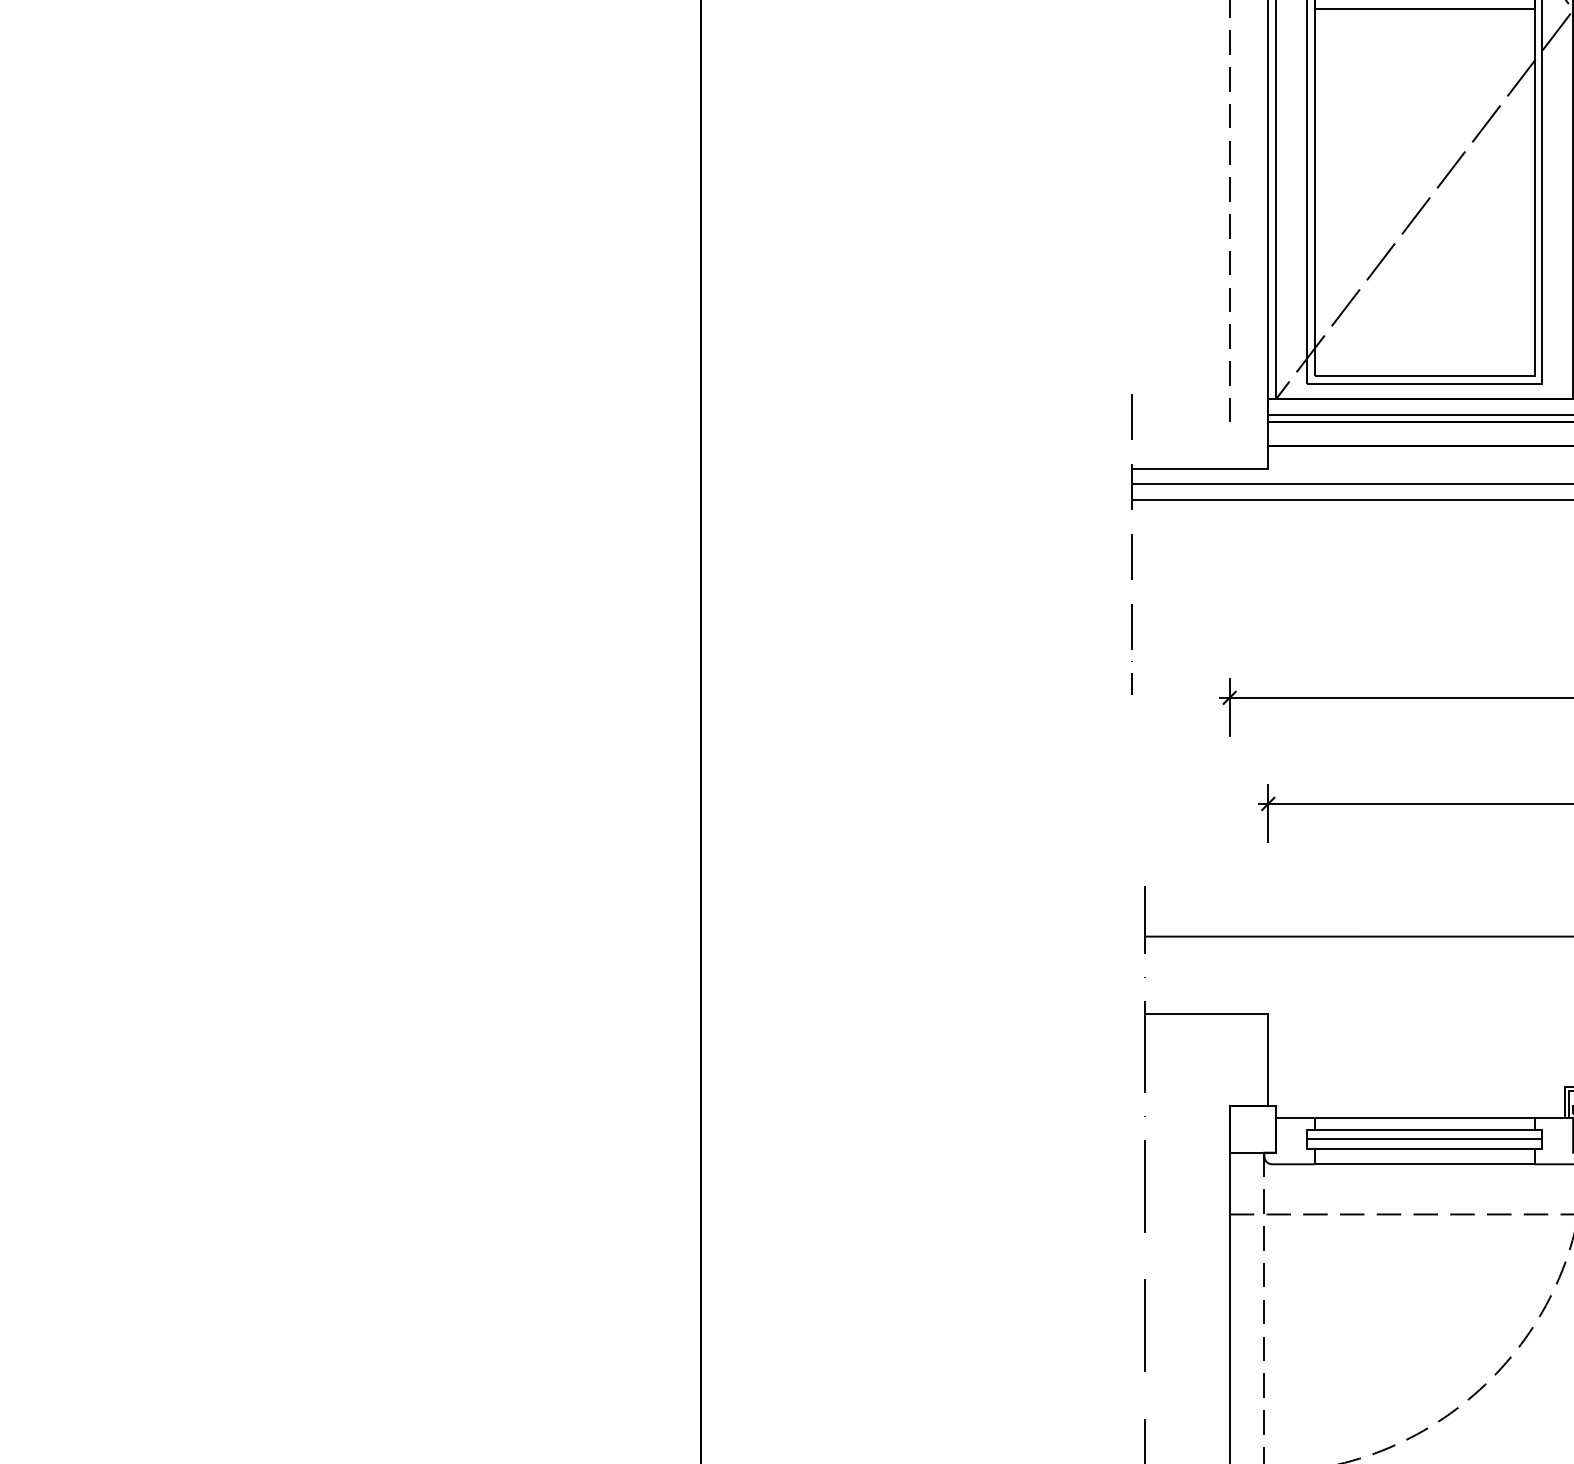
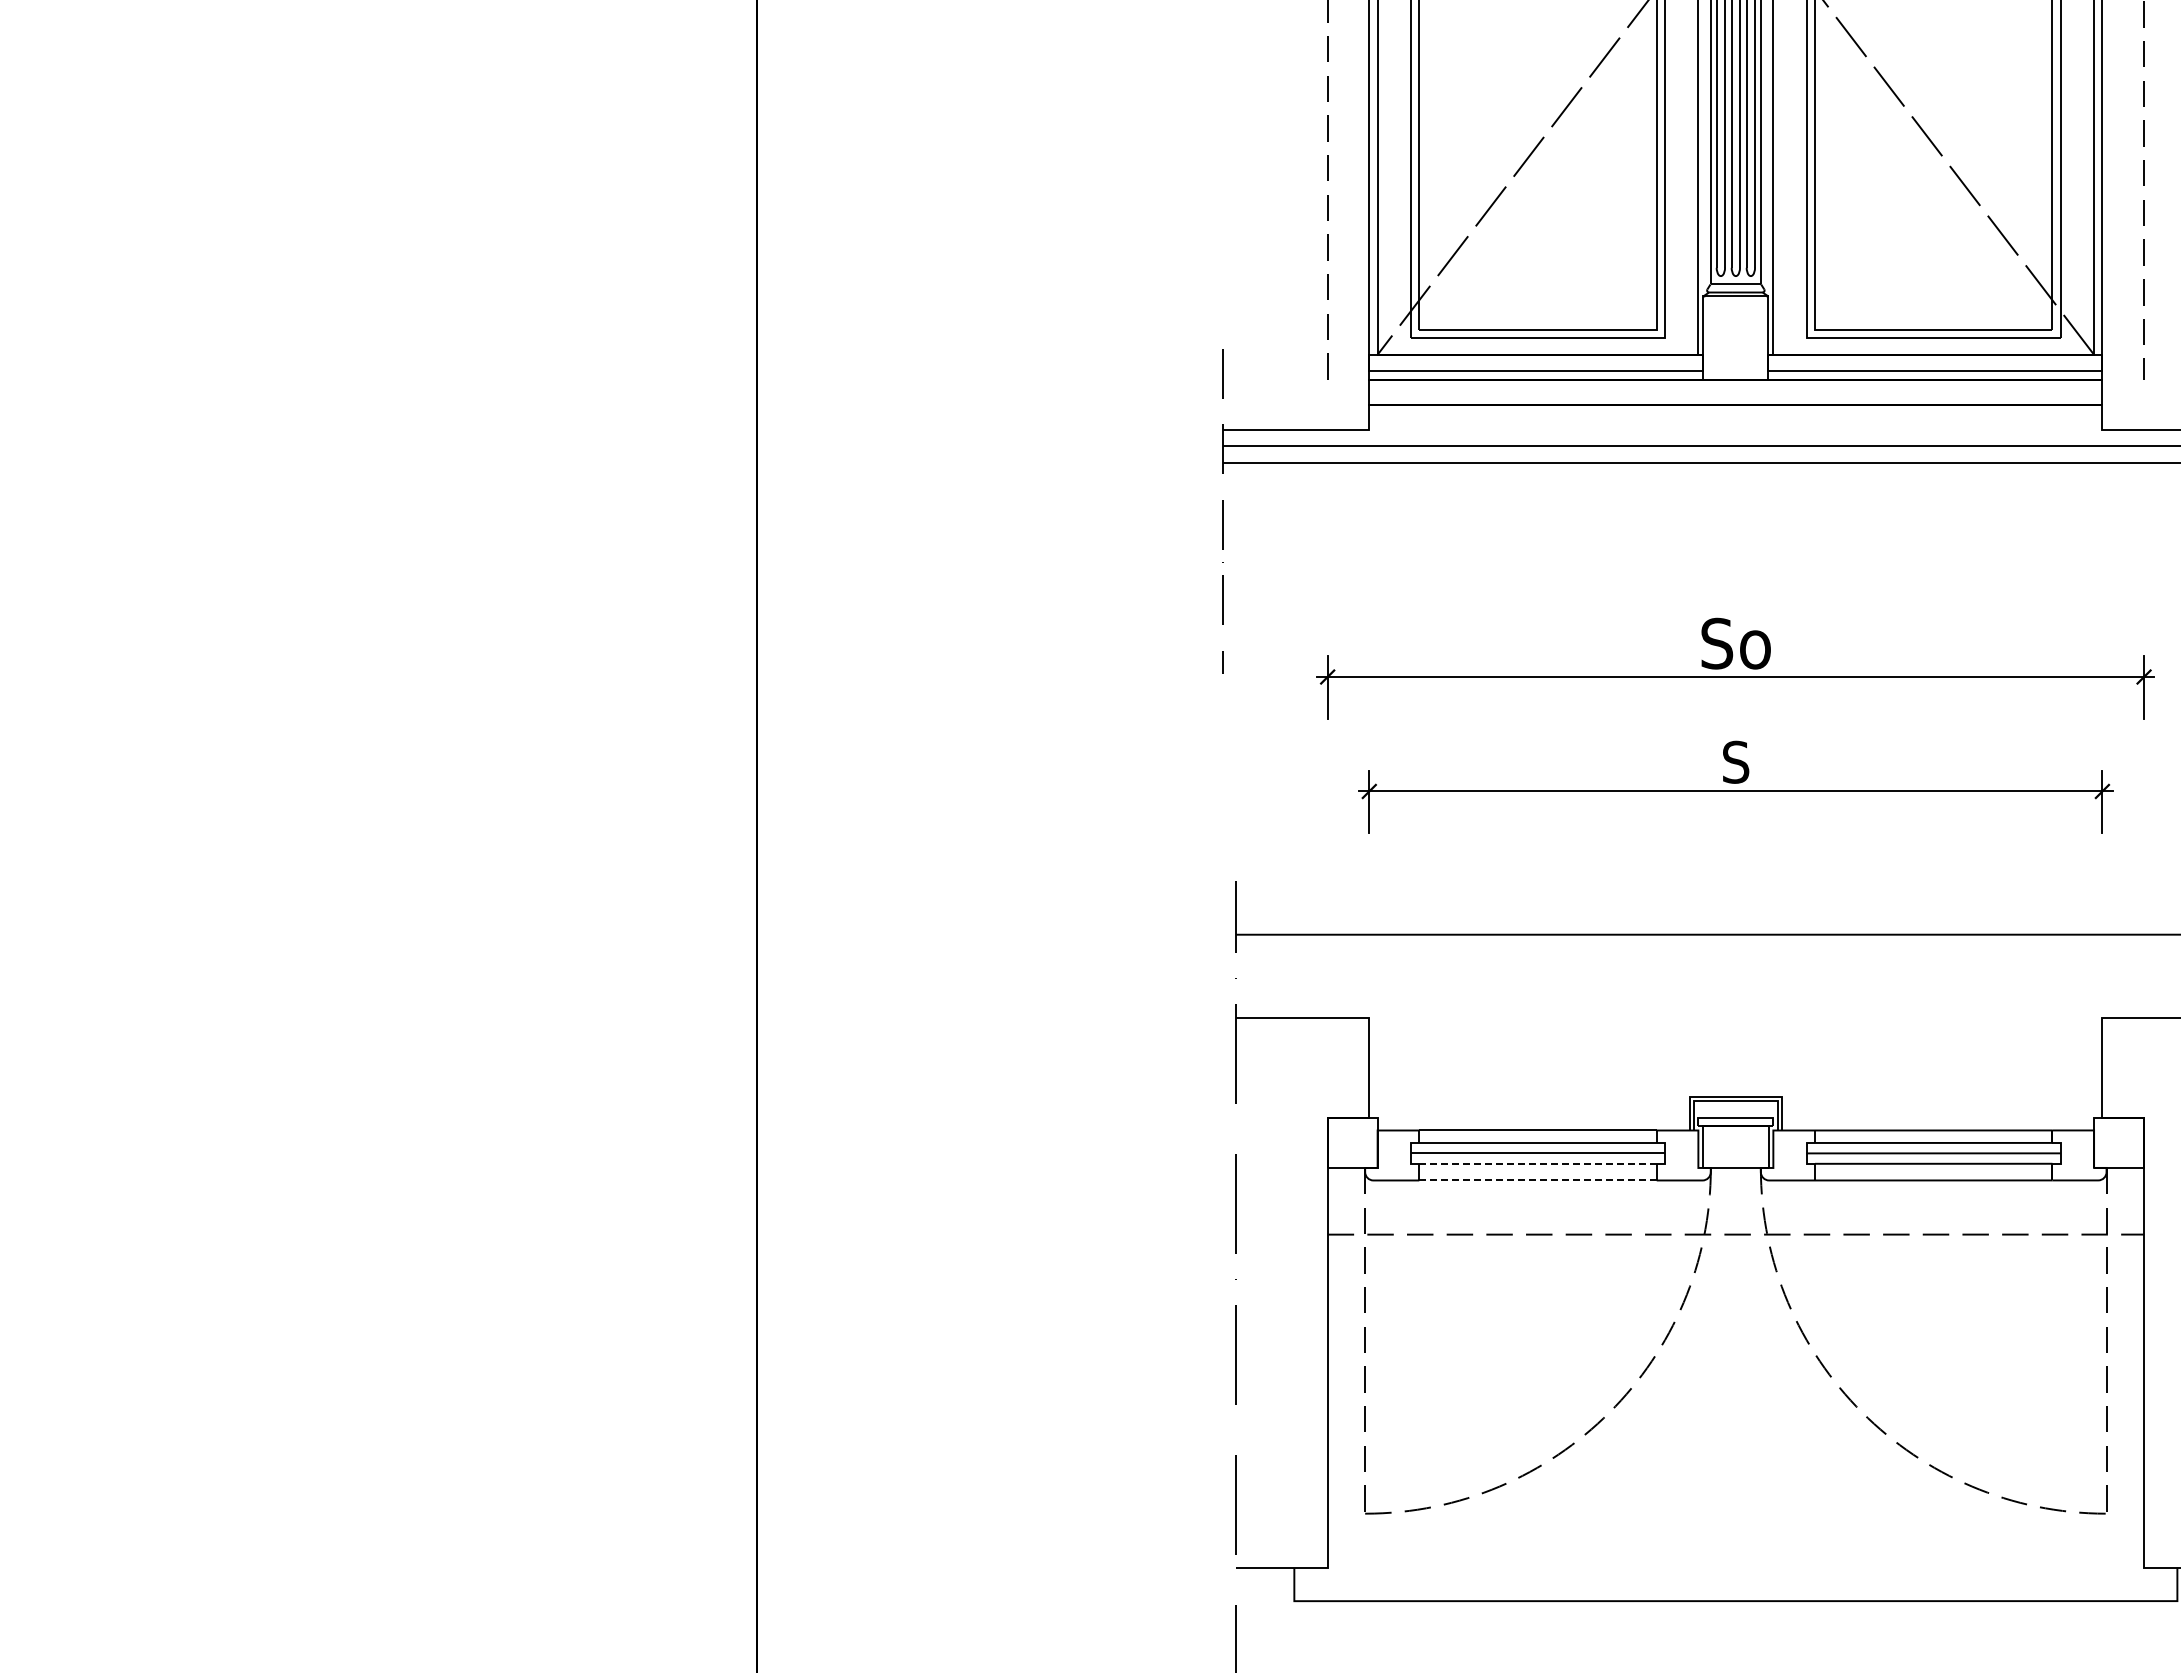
line: (1425, 1148) -> (1538, 1163), solid -> dashed
line: (1425, 1164) -> (1538, 1180), solid -> dashed

